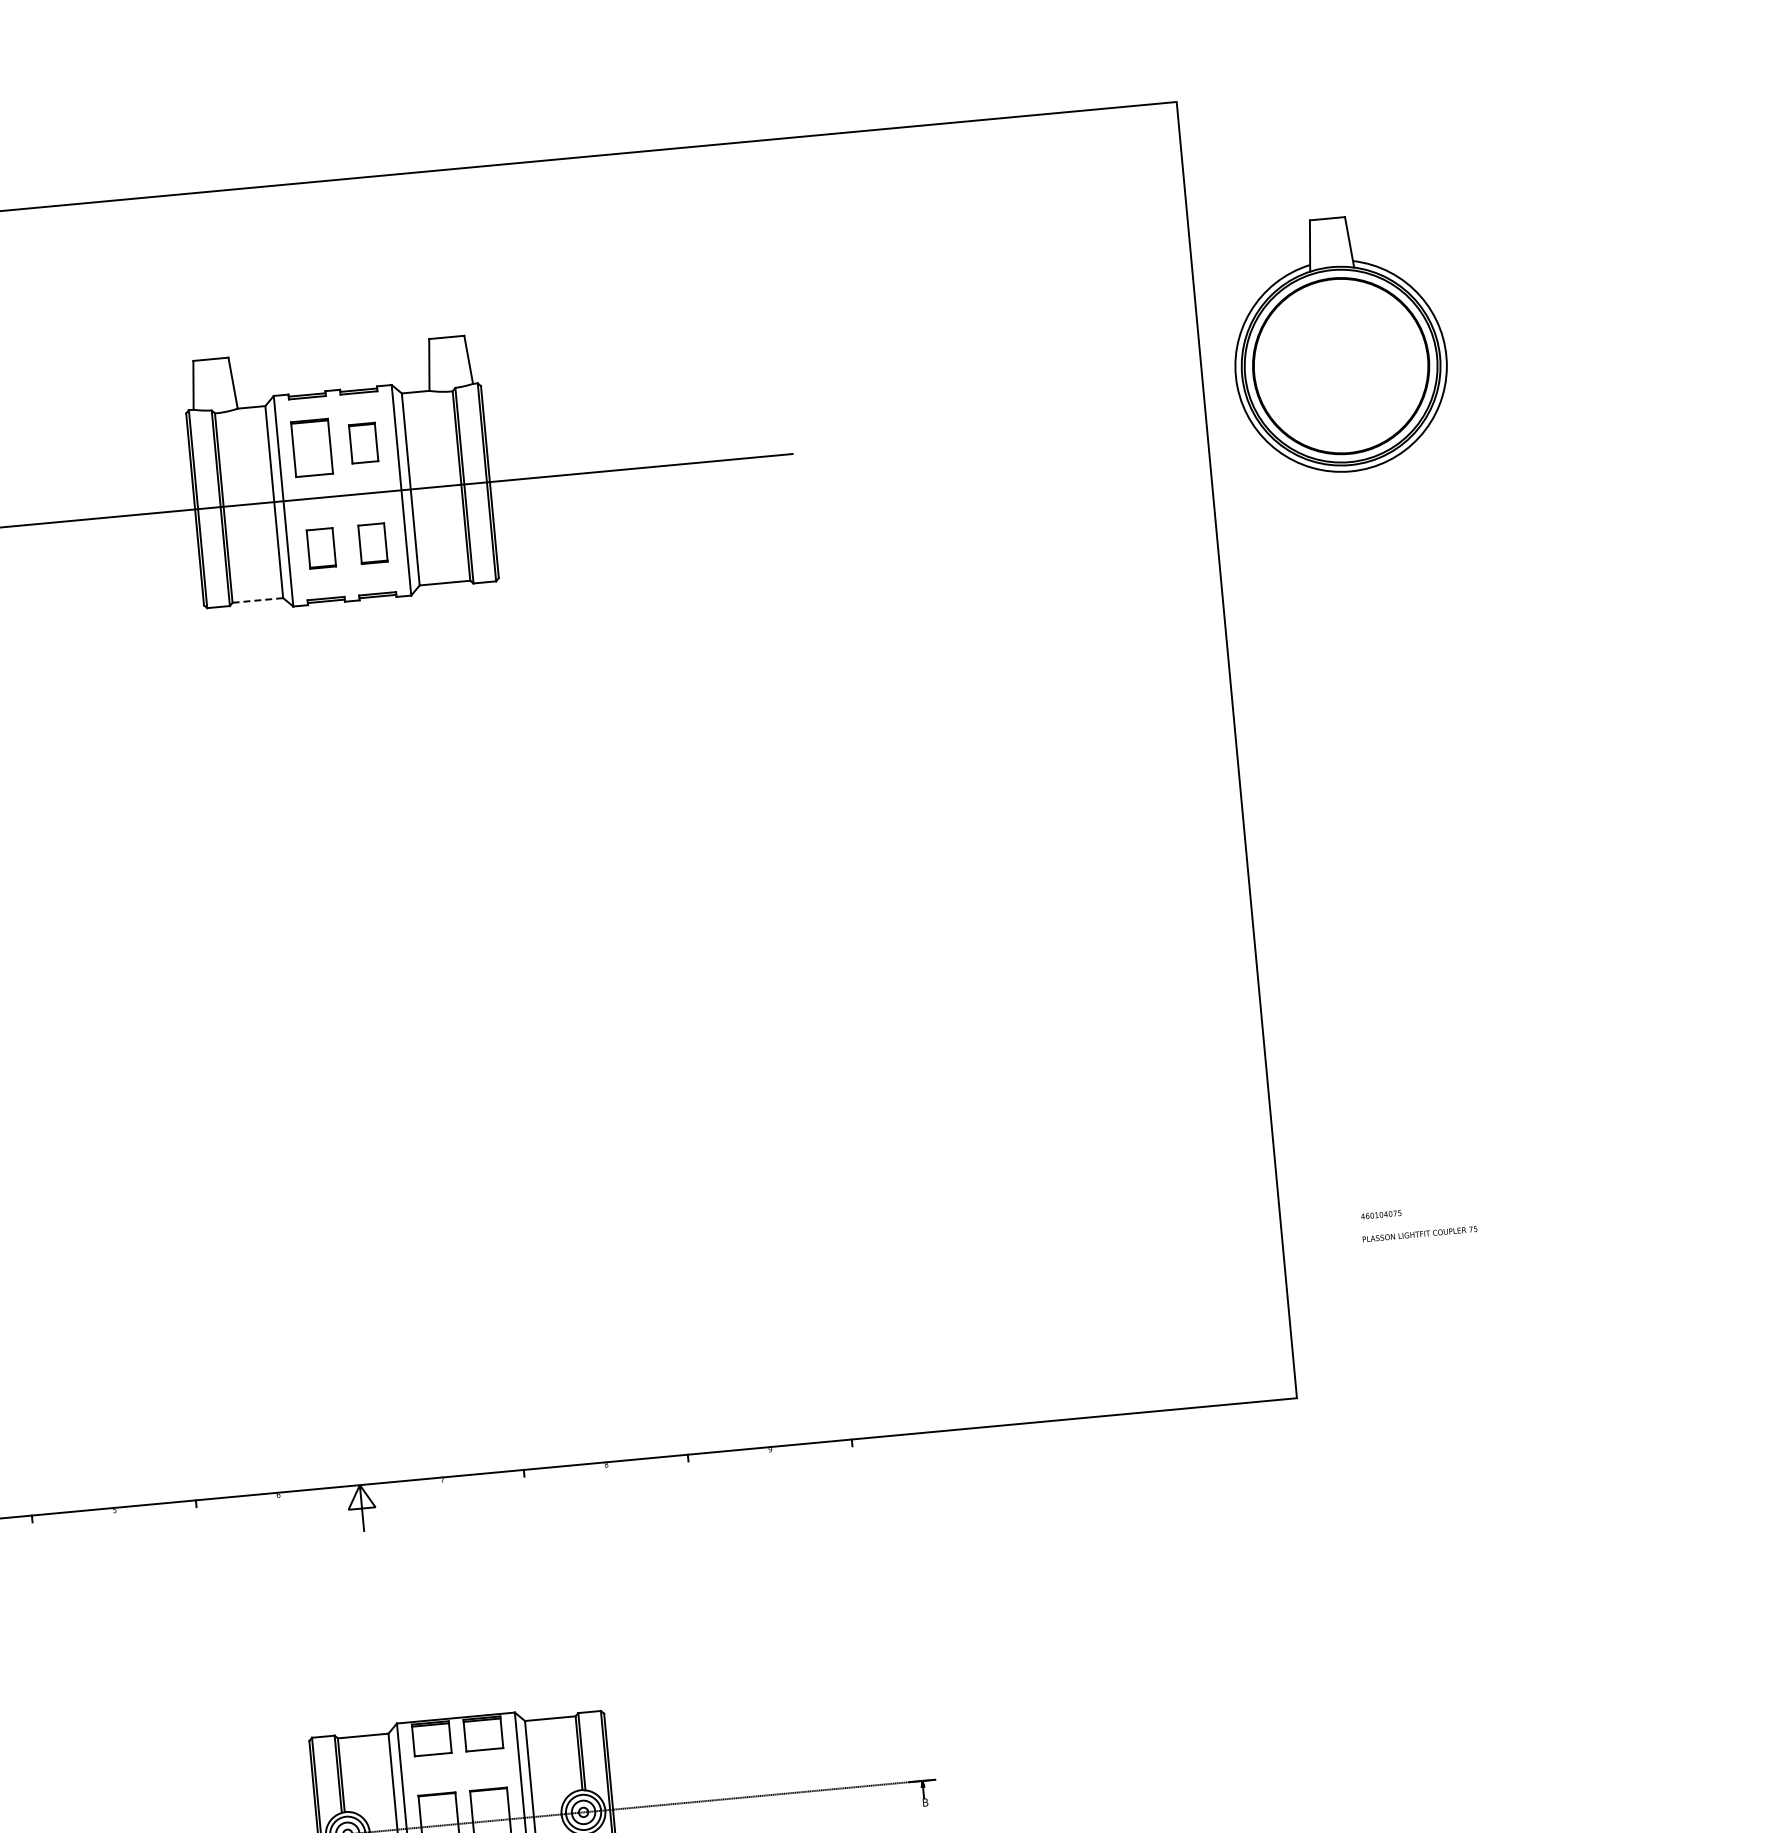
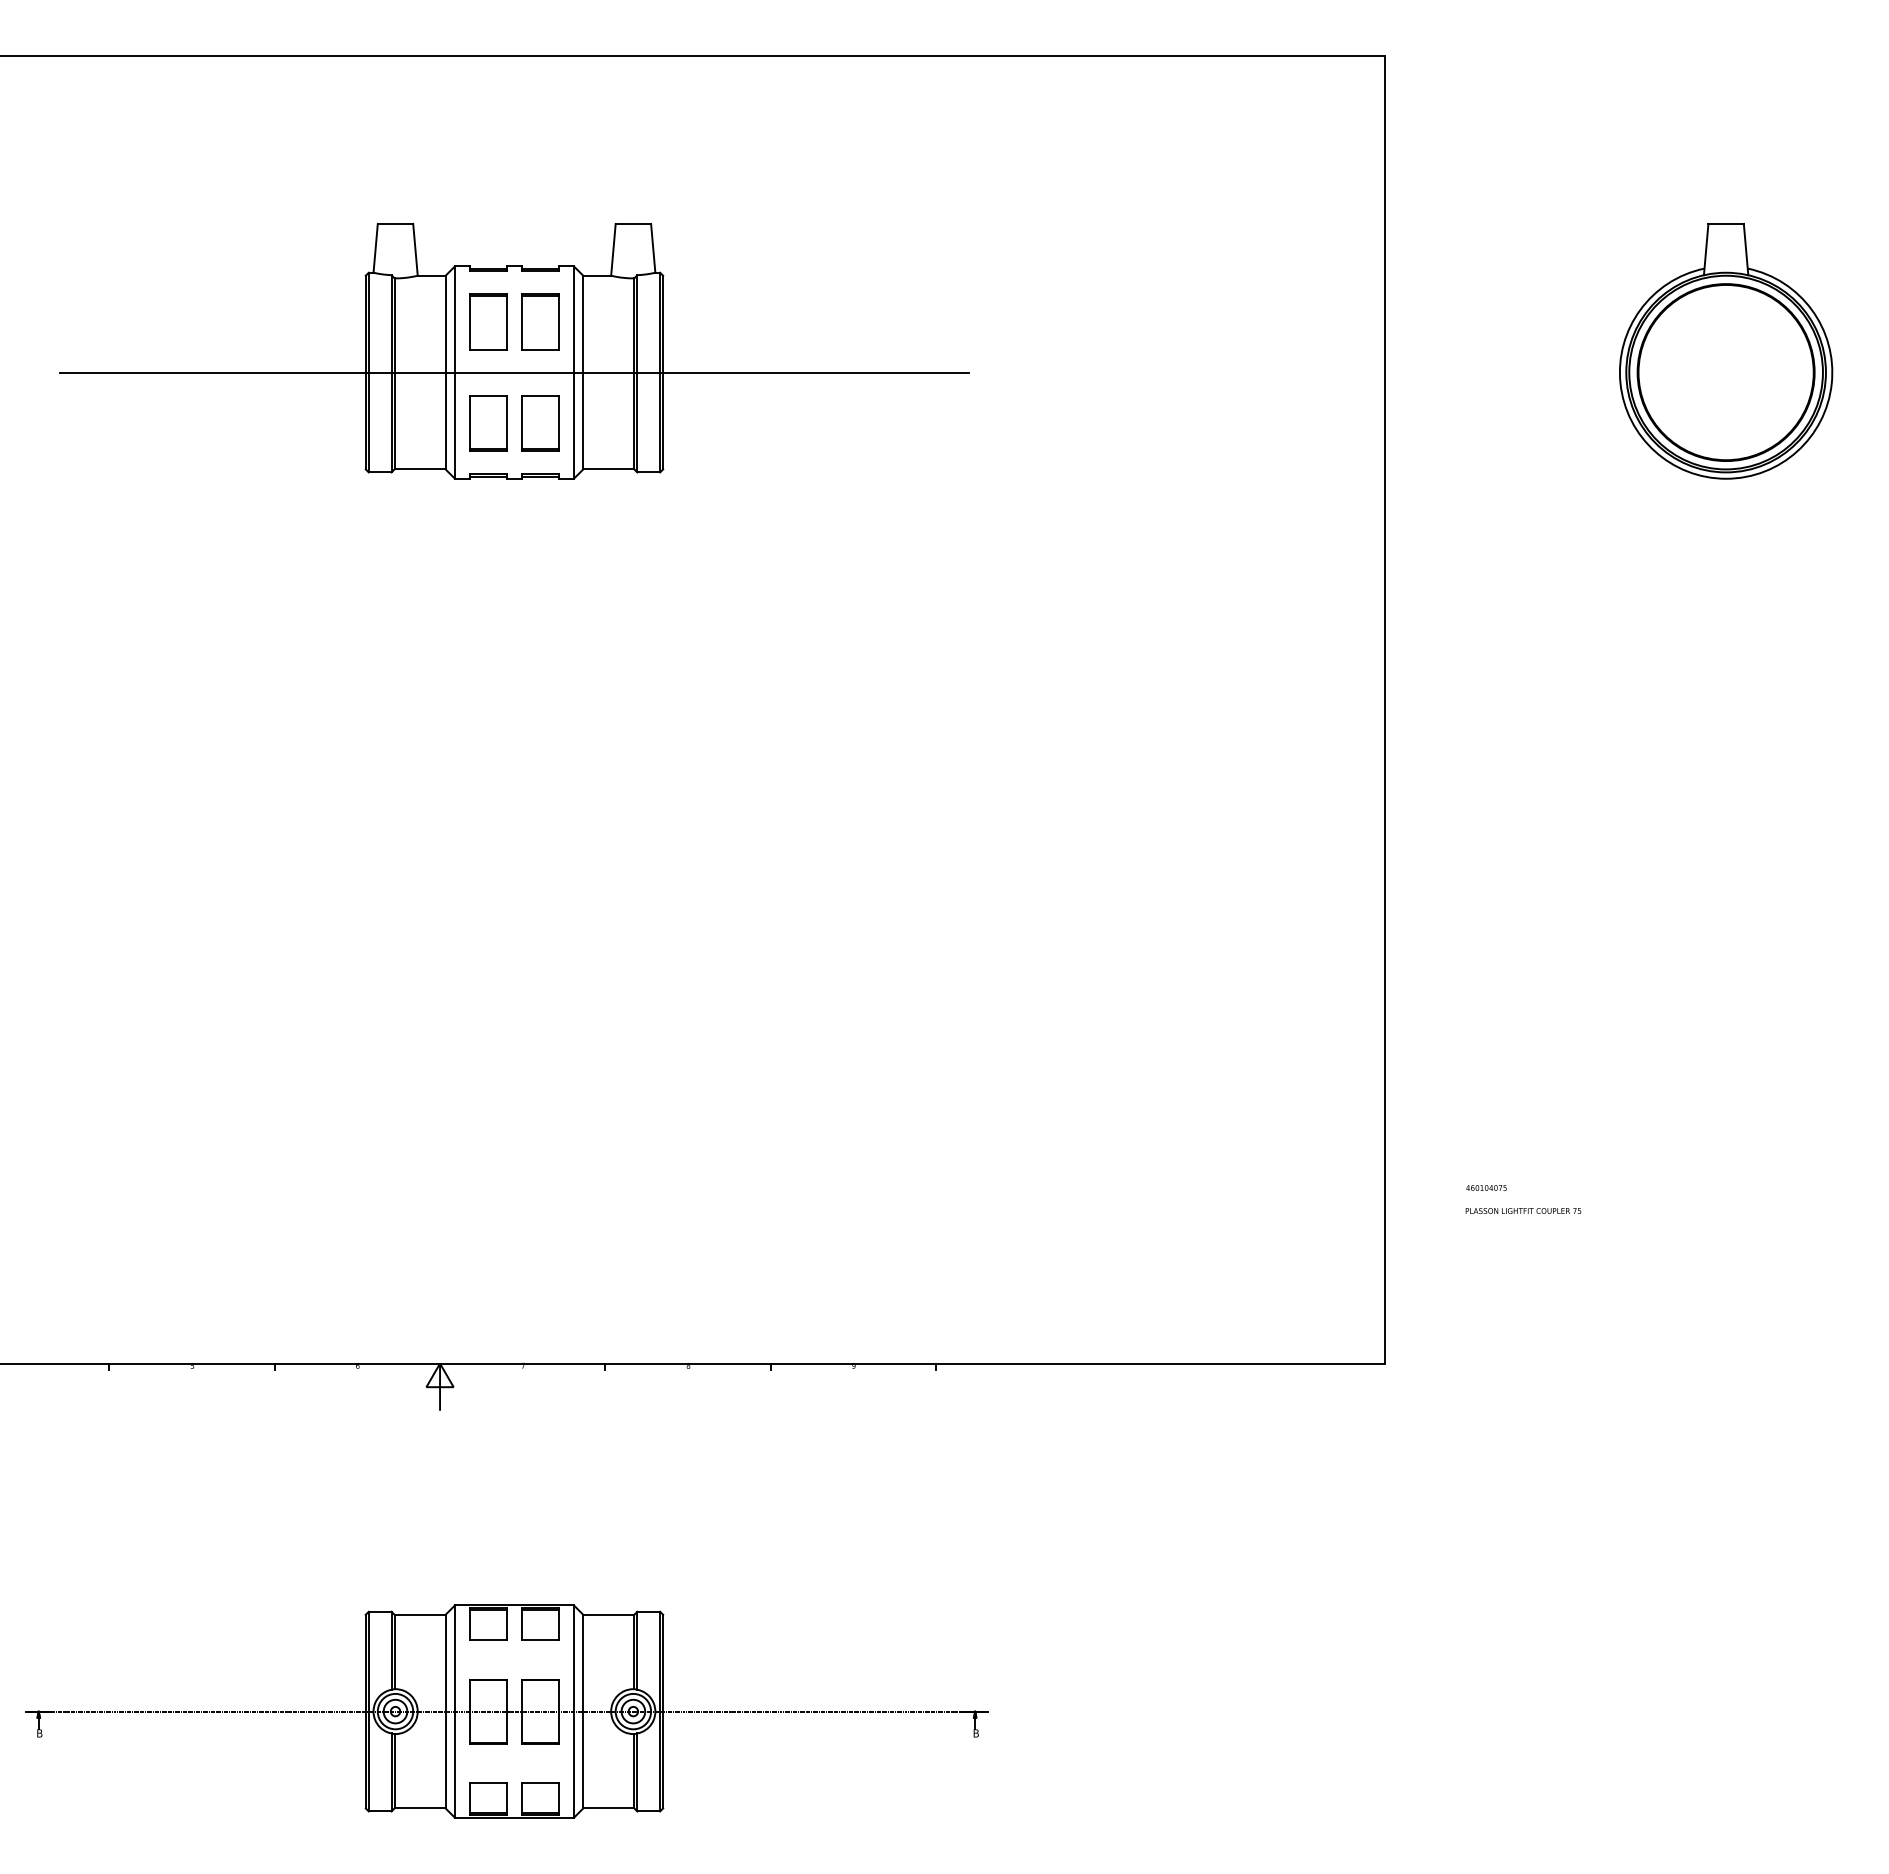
part: (1339, 345) -> (1726, 351), moved
part: (363, 442) -> (540, 321), size x1.43
part: (373, 543) -> (540, 423), size x1.43
part: (321, 548) -> (488, 423), size x1.43
line: (258, 600) -> (420, 469), dashed -> solid

